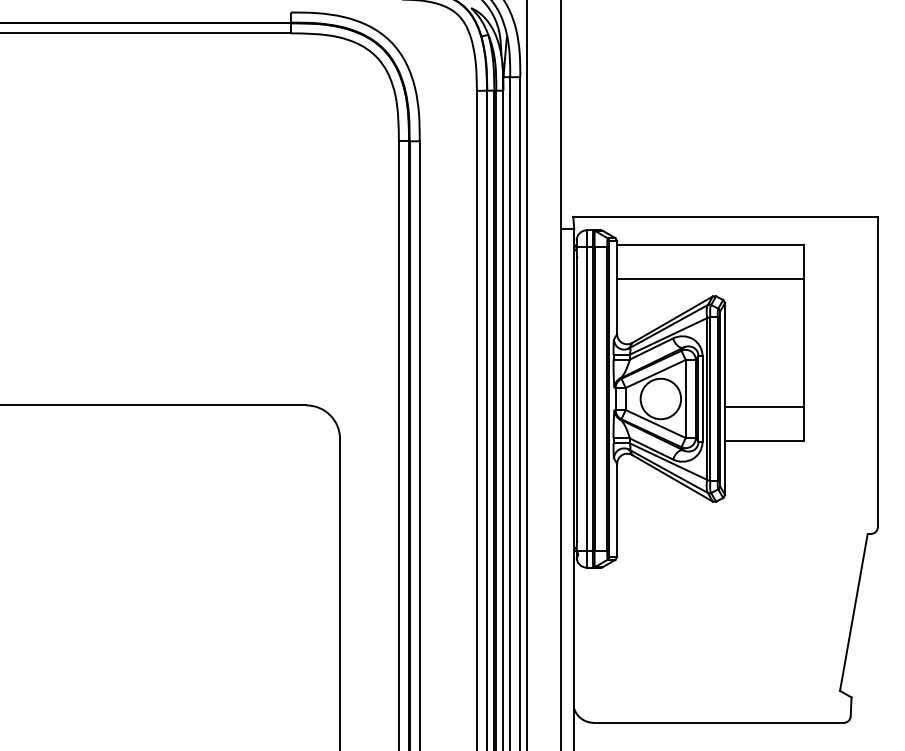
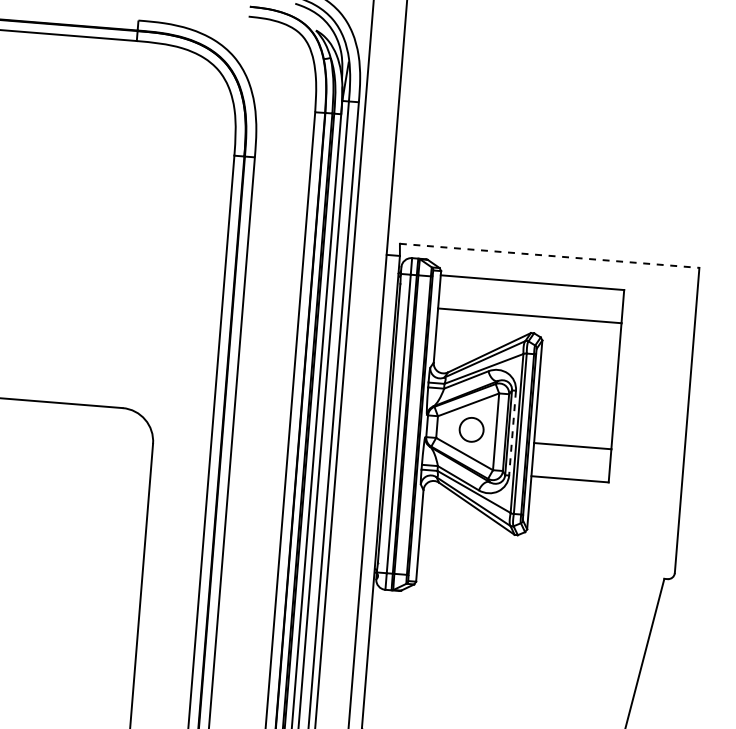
line: (726, 216) -> (550, 255), solid -> dashed
circle: (660, 398) -> (471, 429), size x0.6
line: (702, 399) -> (512, 433), solid -> dashed

